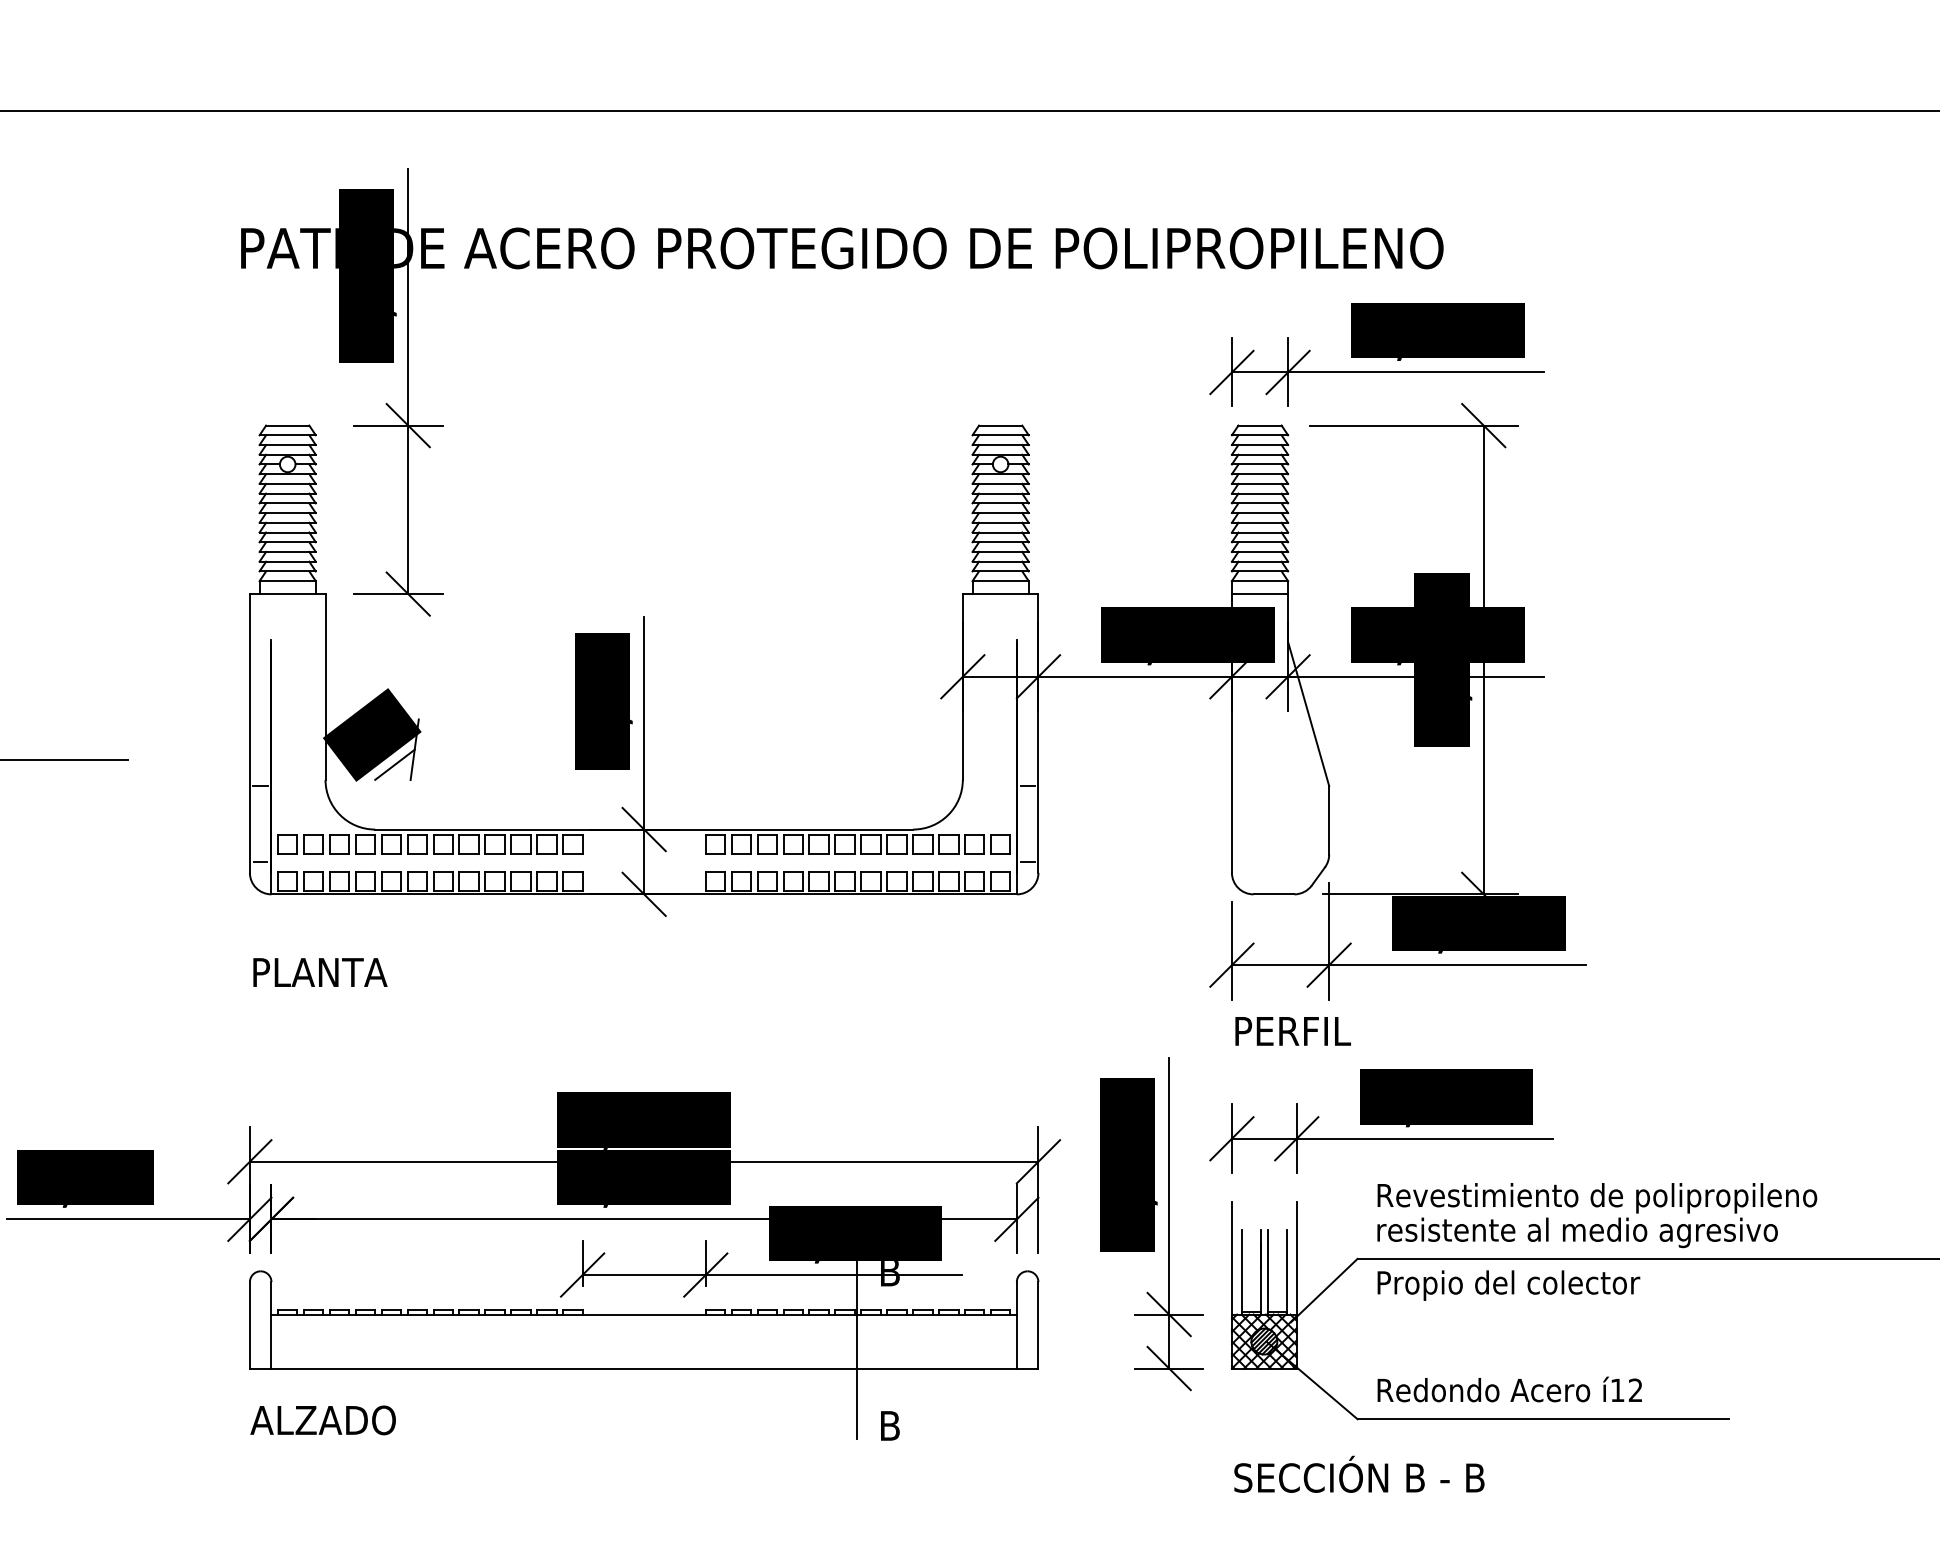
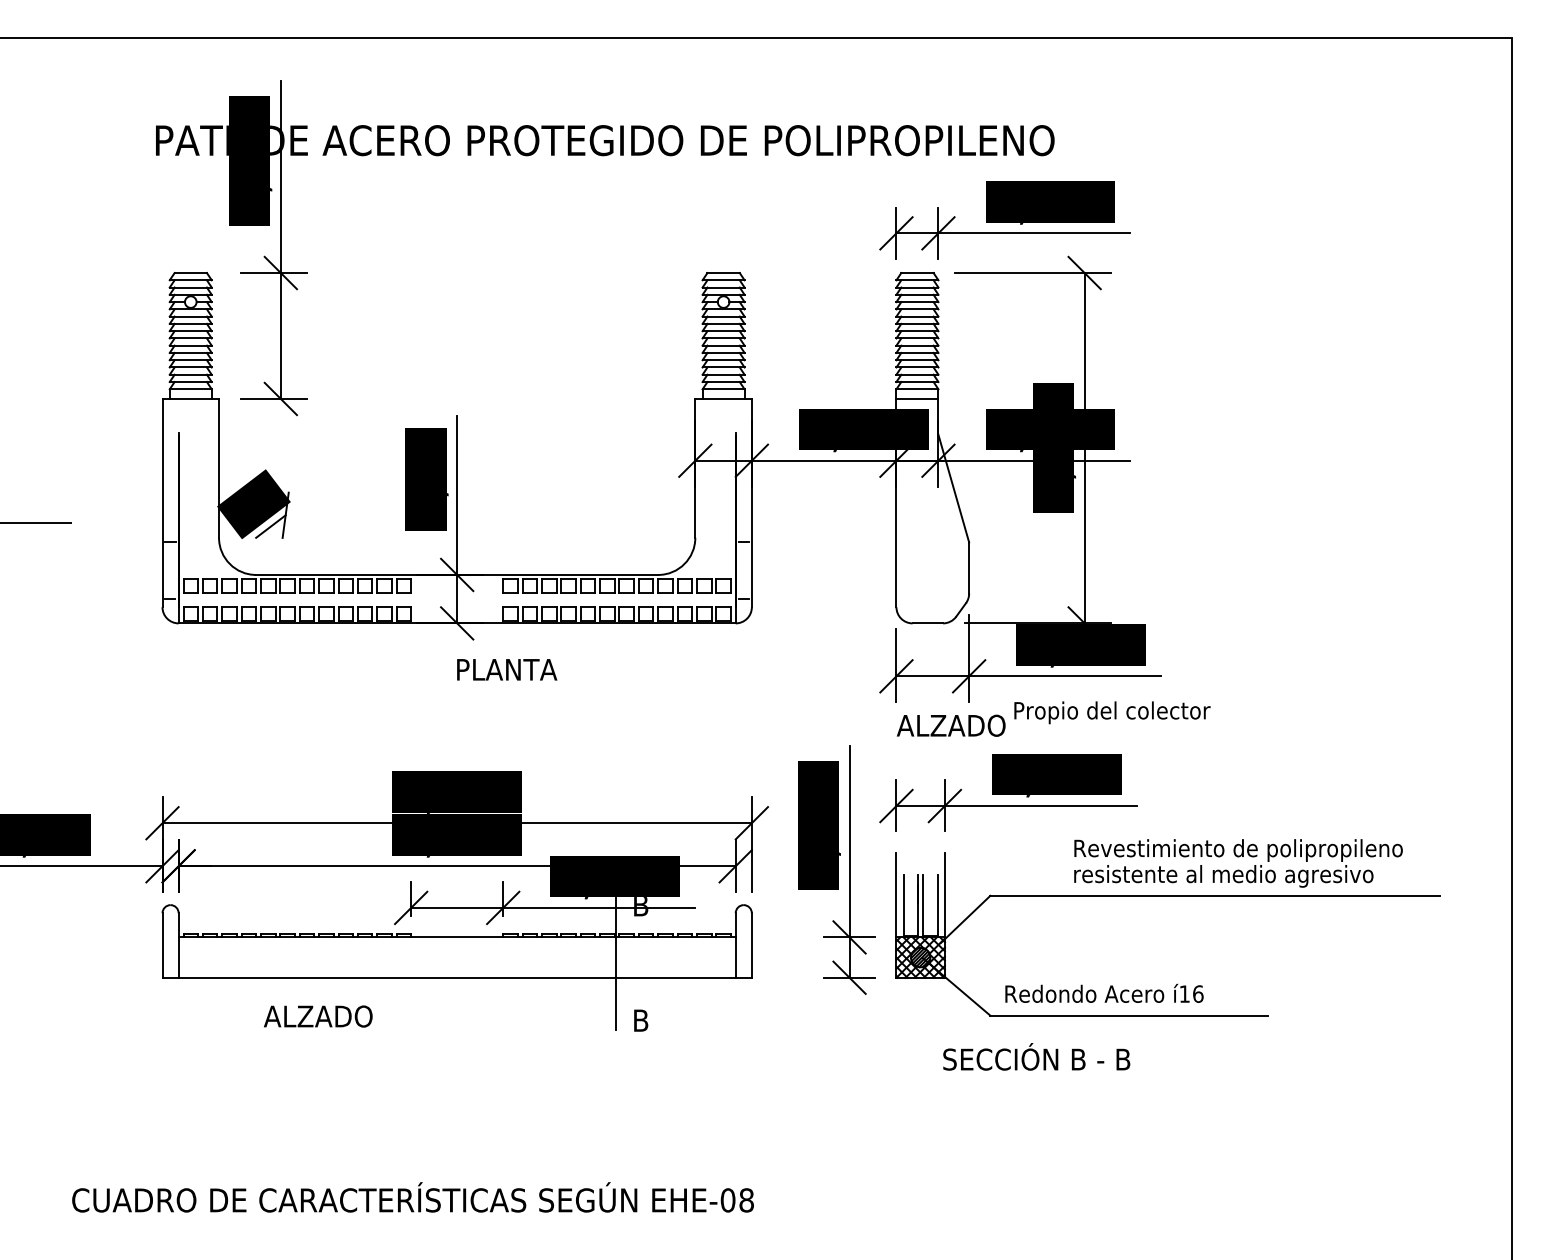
text: (320, 972) -> (507, 669), moved
text: (1304, 1030) -> (950, 725), PERFIL -> ALZADO
text: (1597, 1215) -> (1238, 863), moved
text: (1508, 1285) -> (1112, 712), moved
text: (1636, 1389) -> (1198, 993), í12 -> í16
text: (323, 1420) -> (318, 1016), moved
text: (1359, 1473) -> (1036, 1056), moved

